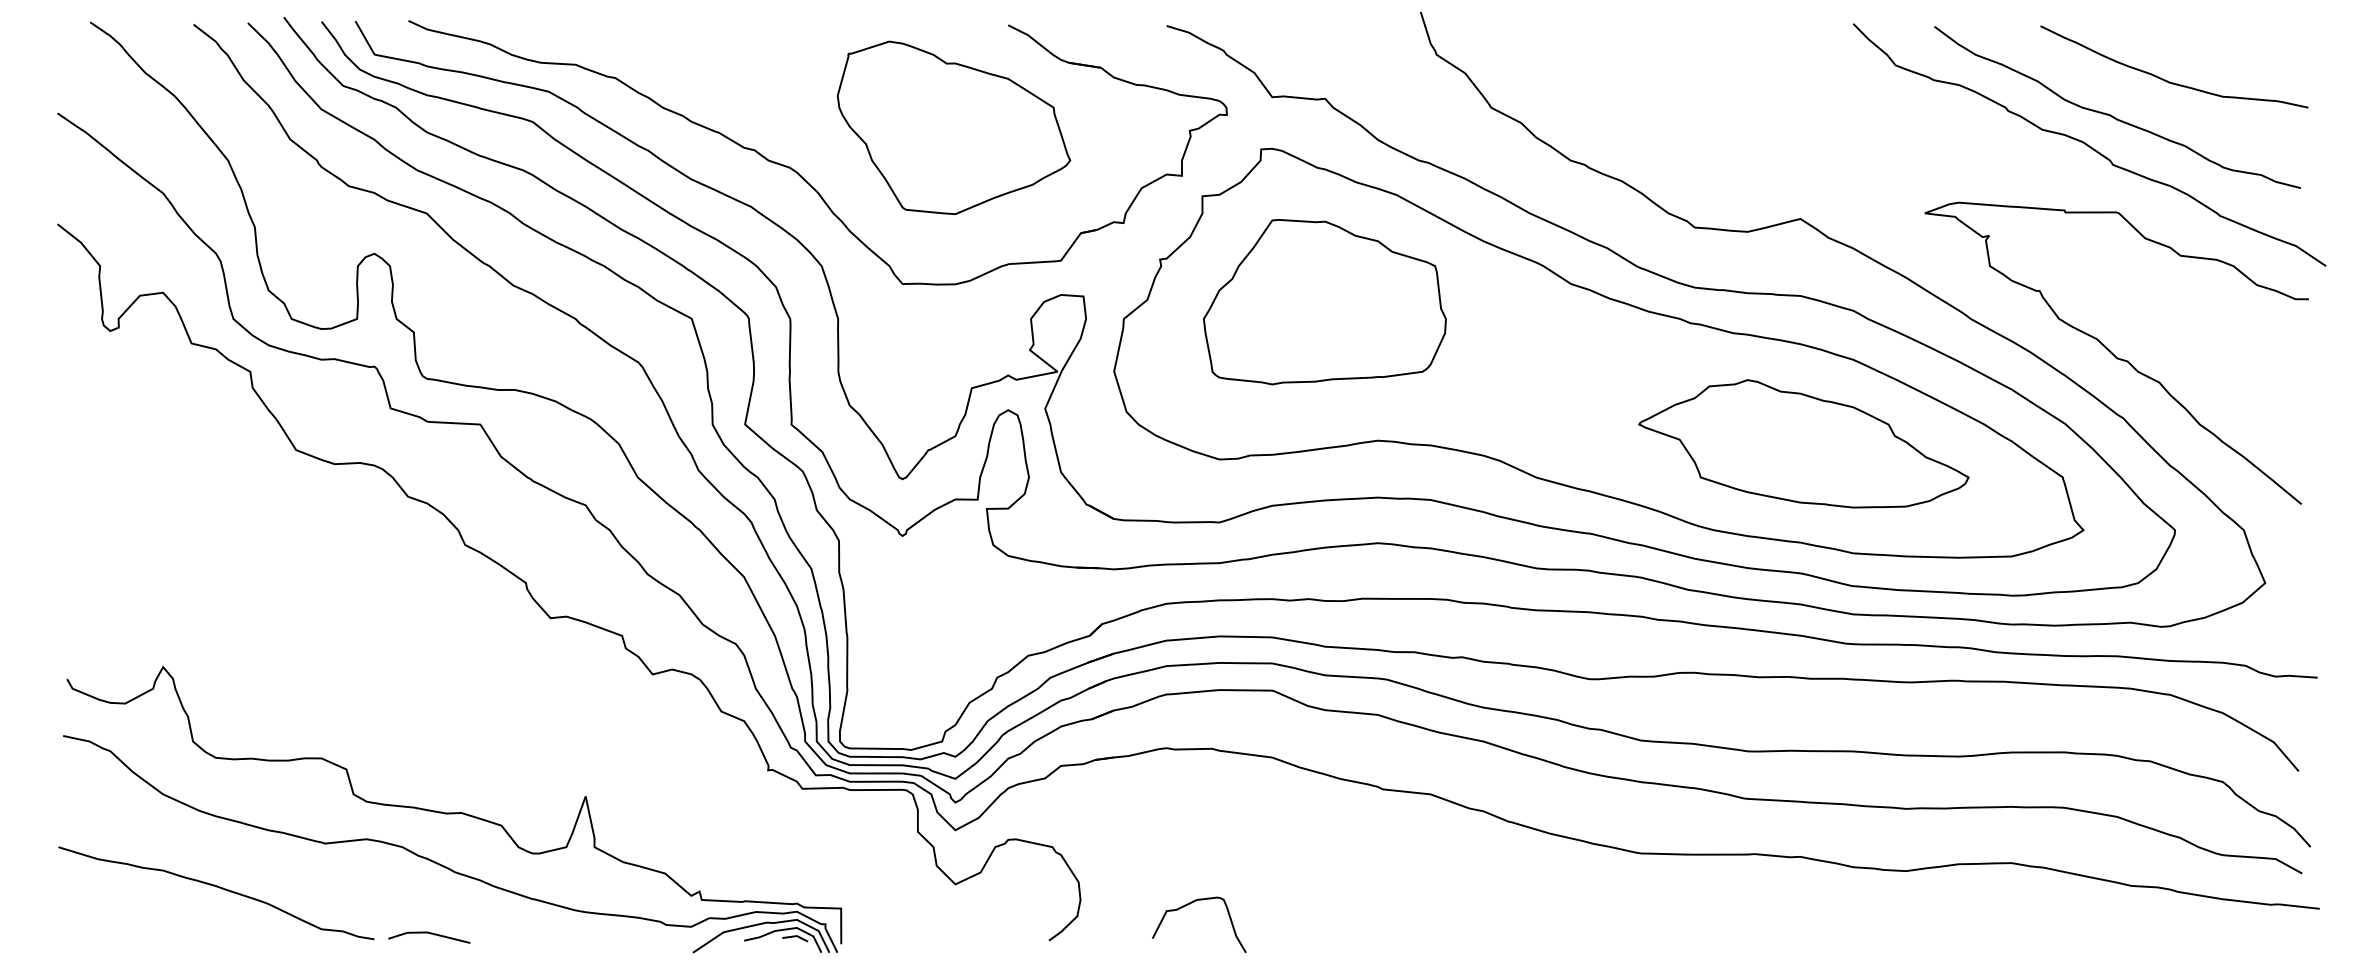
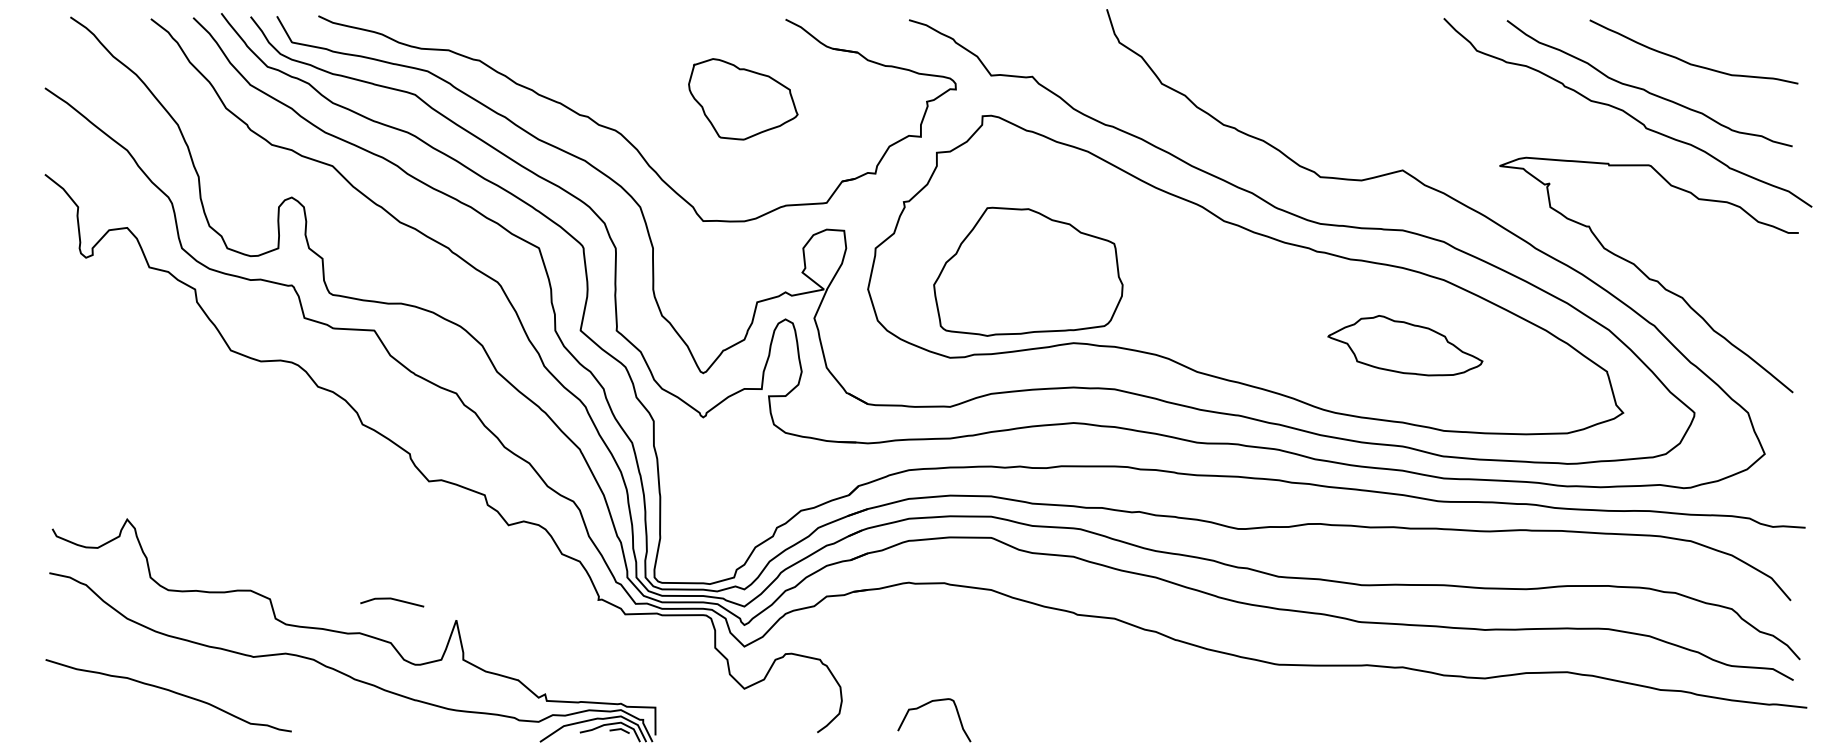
part: (953, 127) -> (742, 99), size x0.6
part: (1324, 302) -> (1028, 272), moved
part: (1803, 443) -> (1405, 345), size x0.6
line: (430, 934) -> (393, 600), moved

